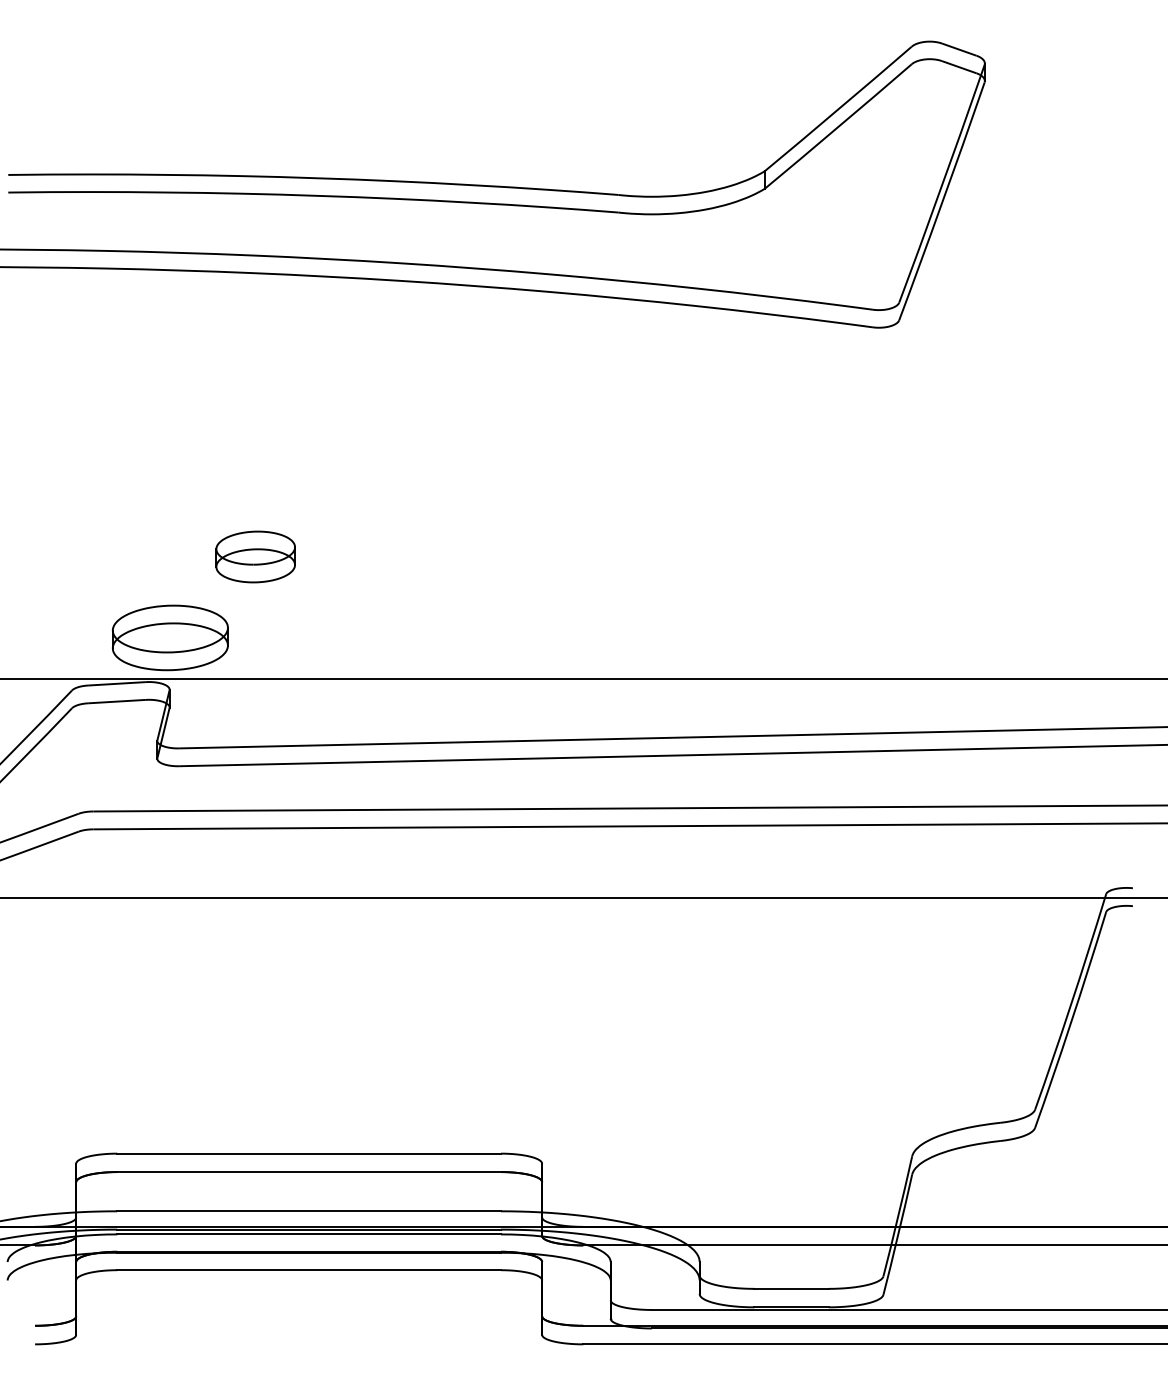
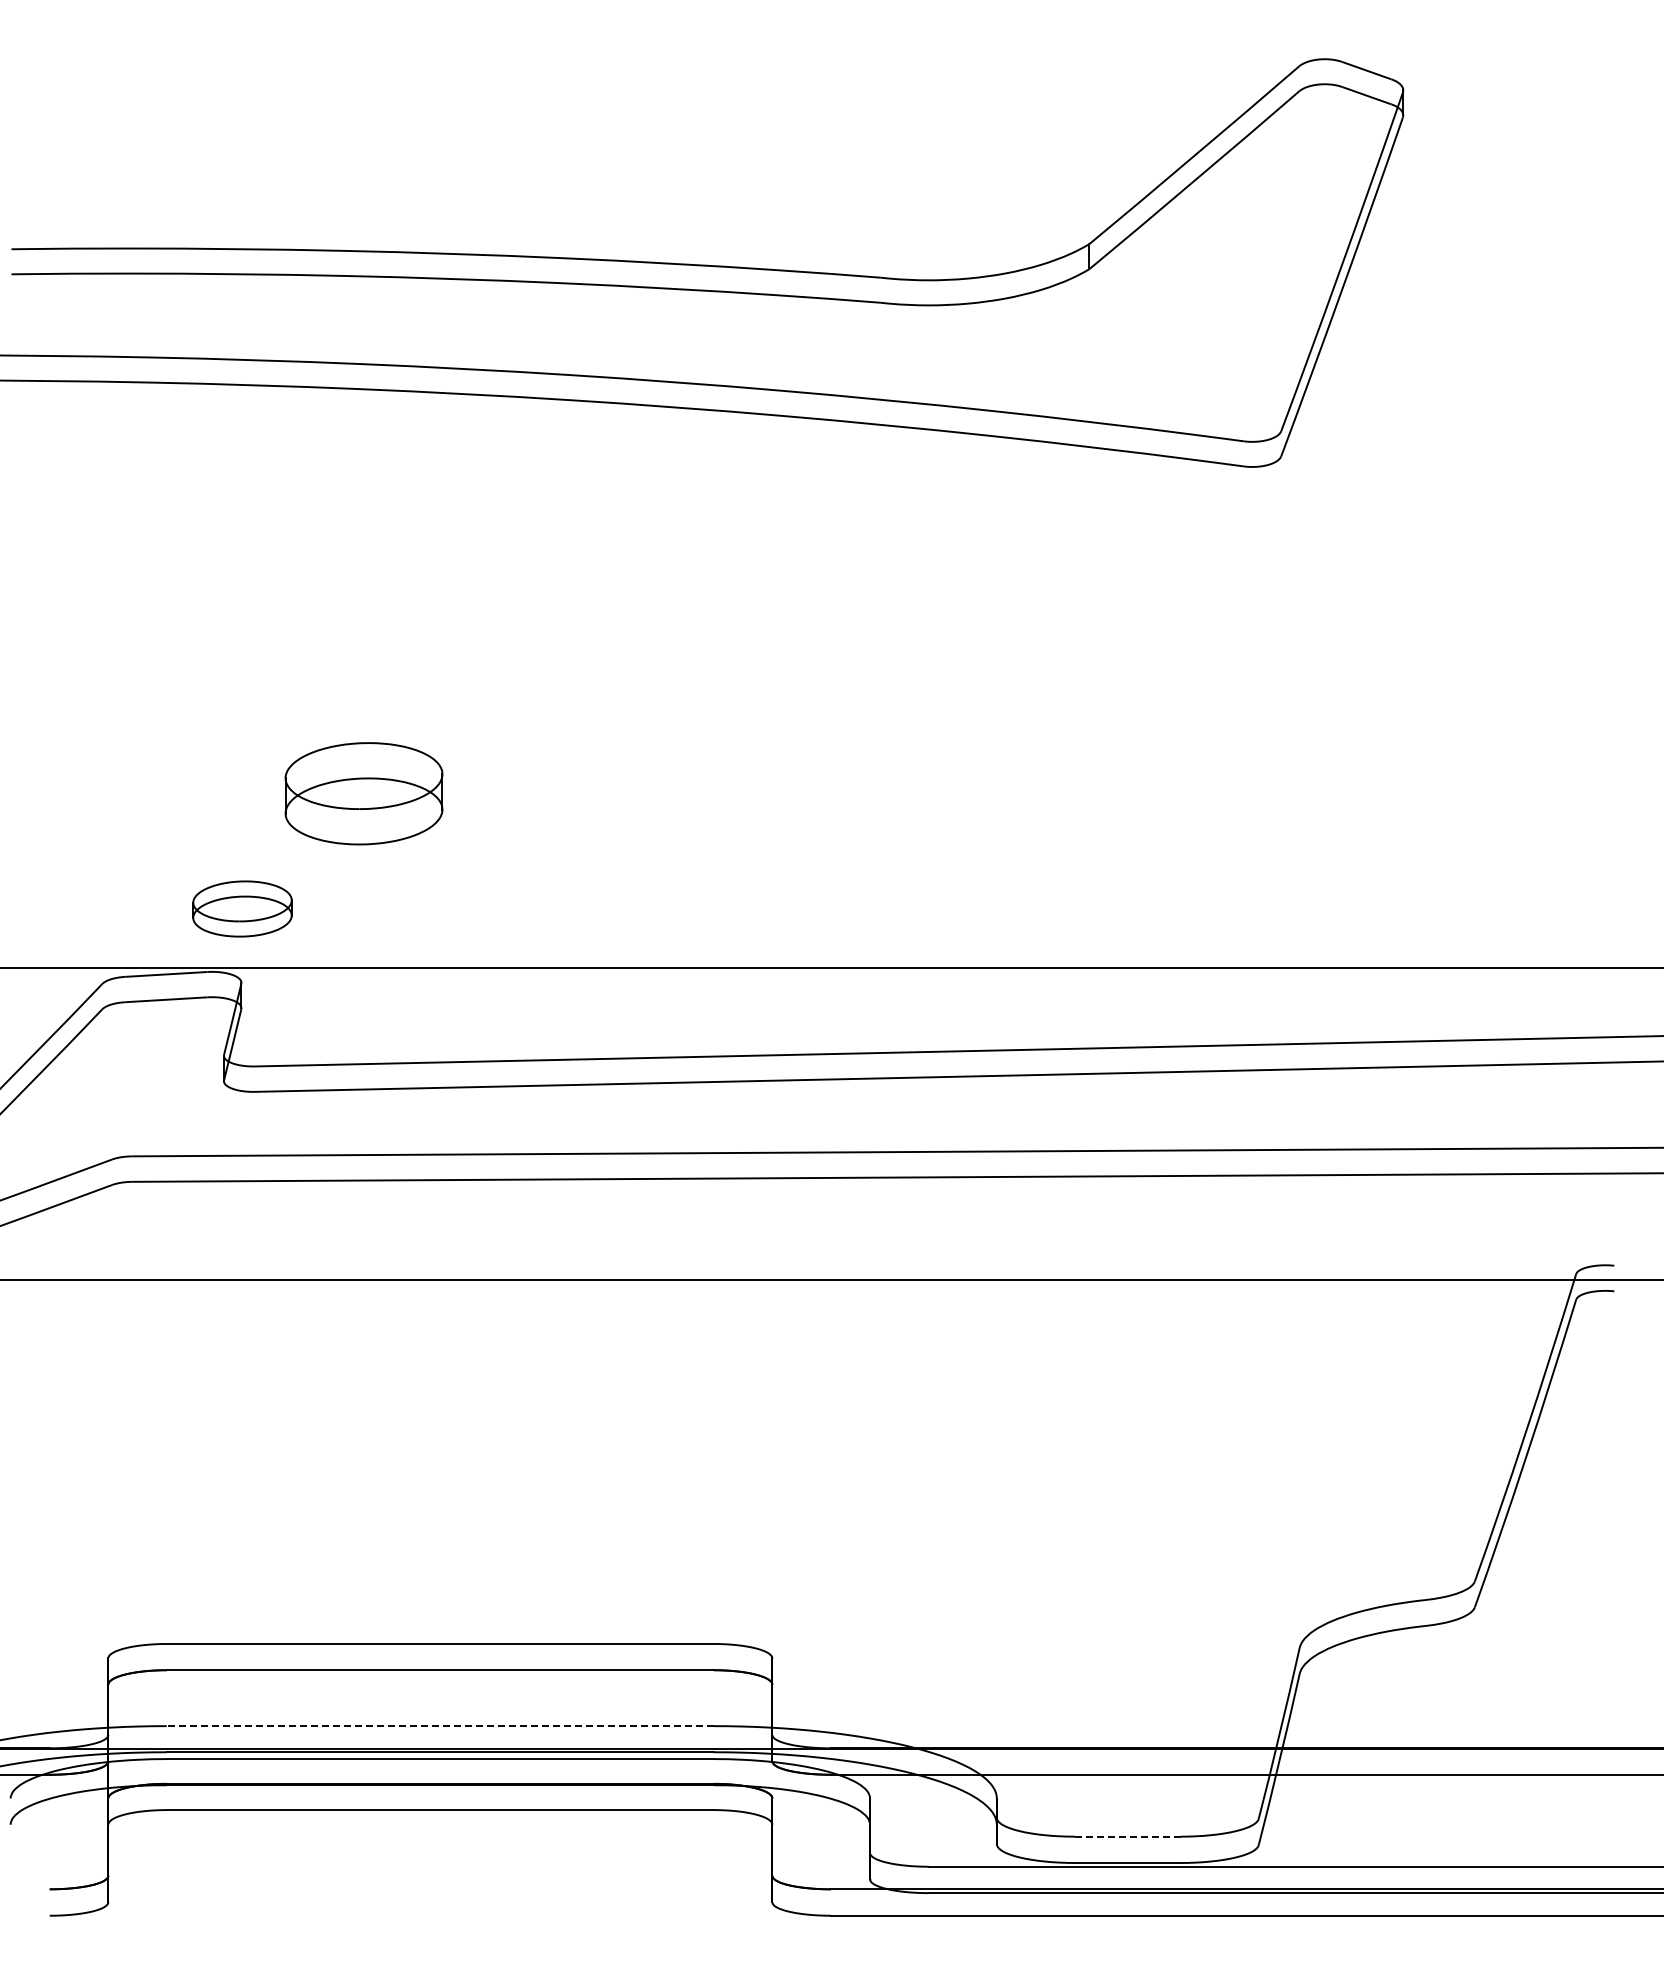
part: (255, 556) -> (364, 793), size x1.4
part: (170, 637) -> (242, 908), size x0.6
line: (308, 1211) -> (439, 1726), solid -> dashed
line: (791, 1288) -> (1127, 1836), solid -> dashed

